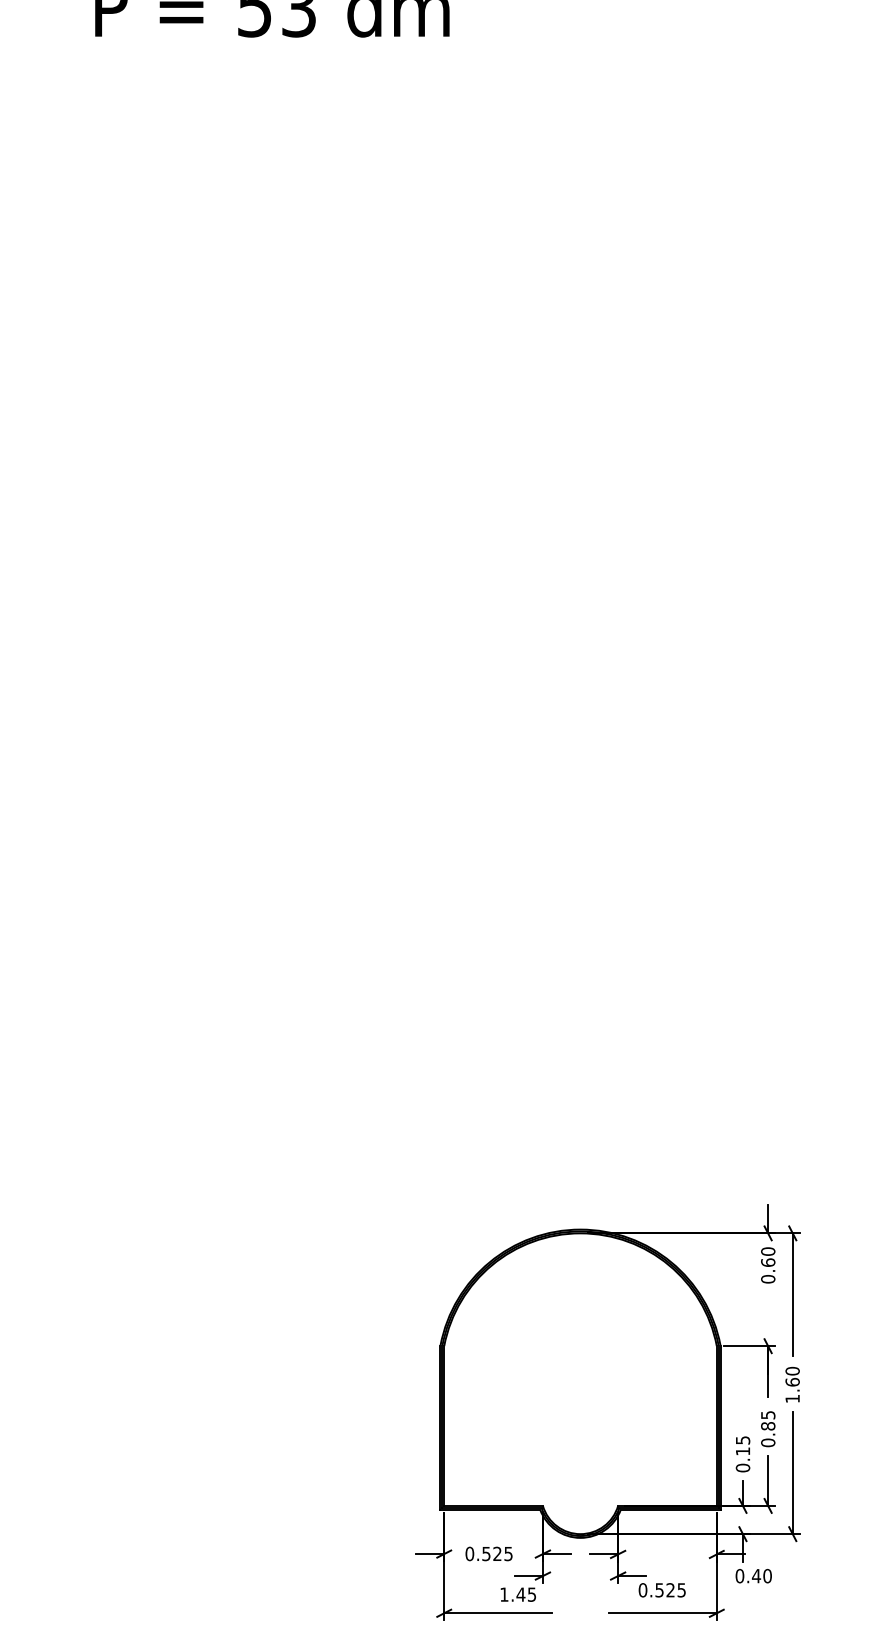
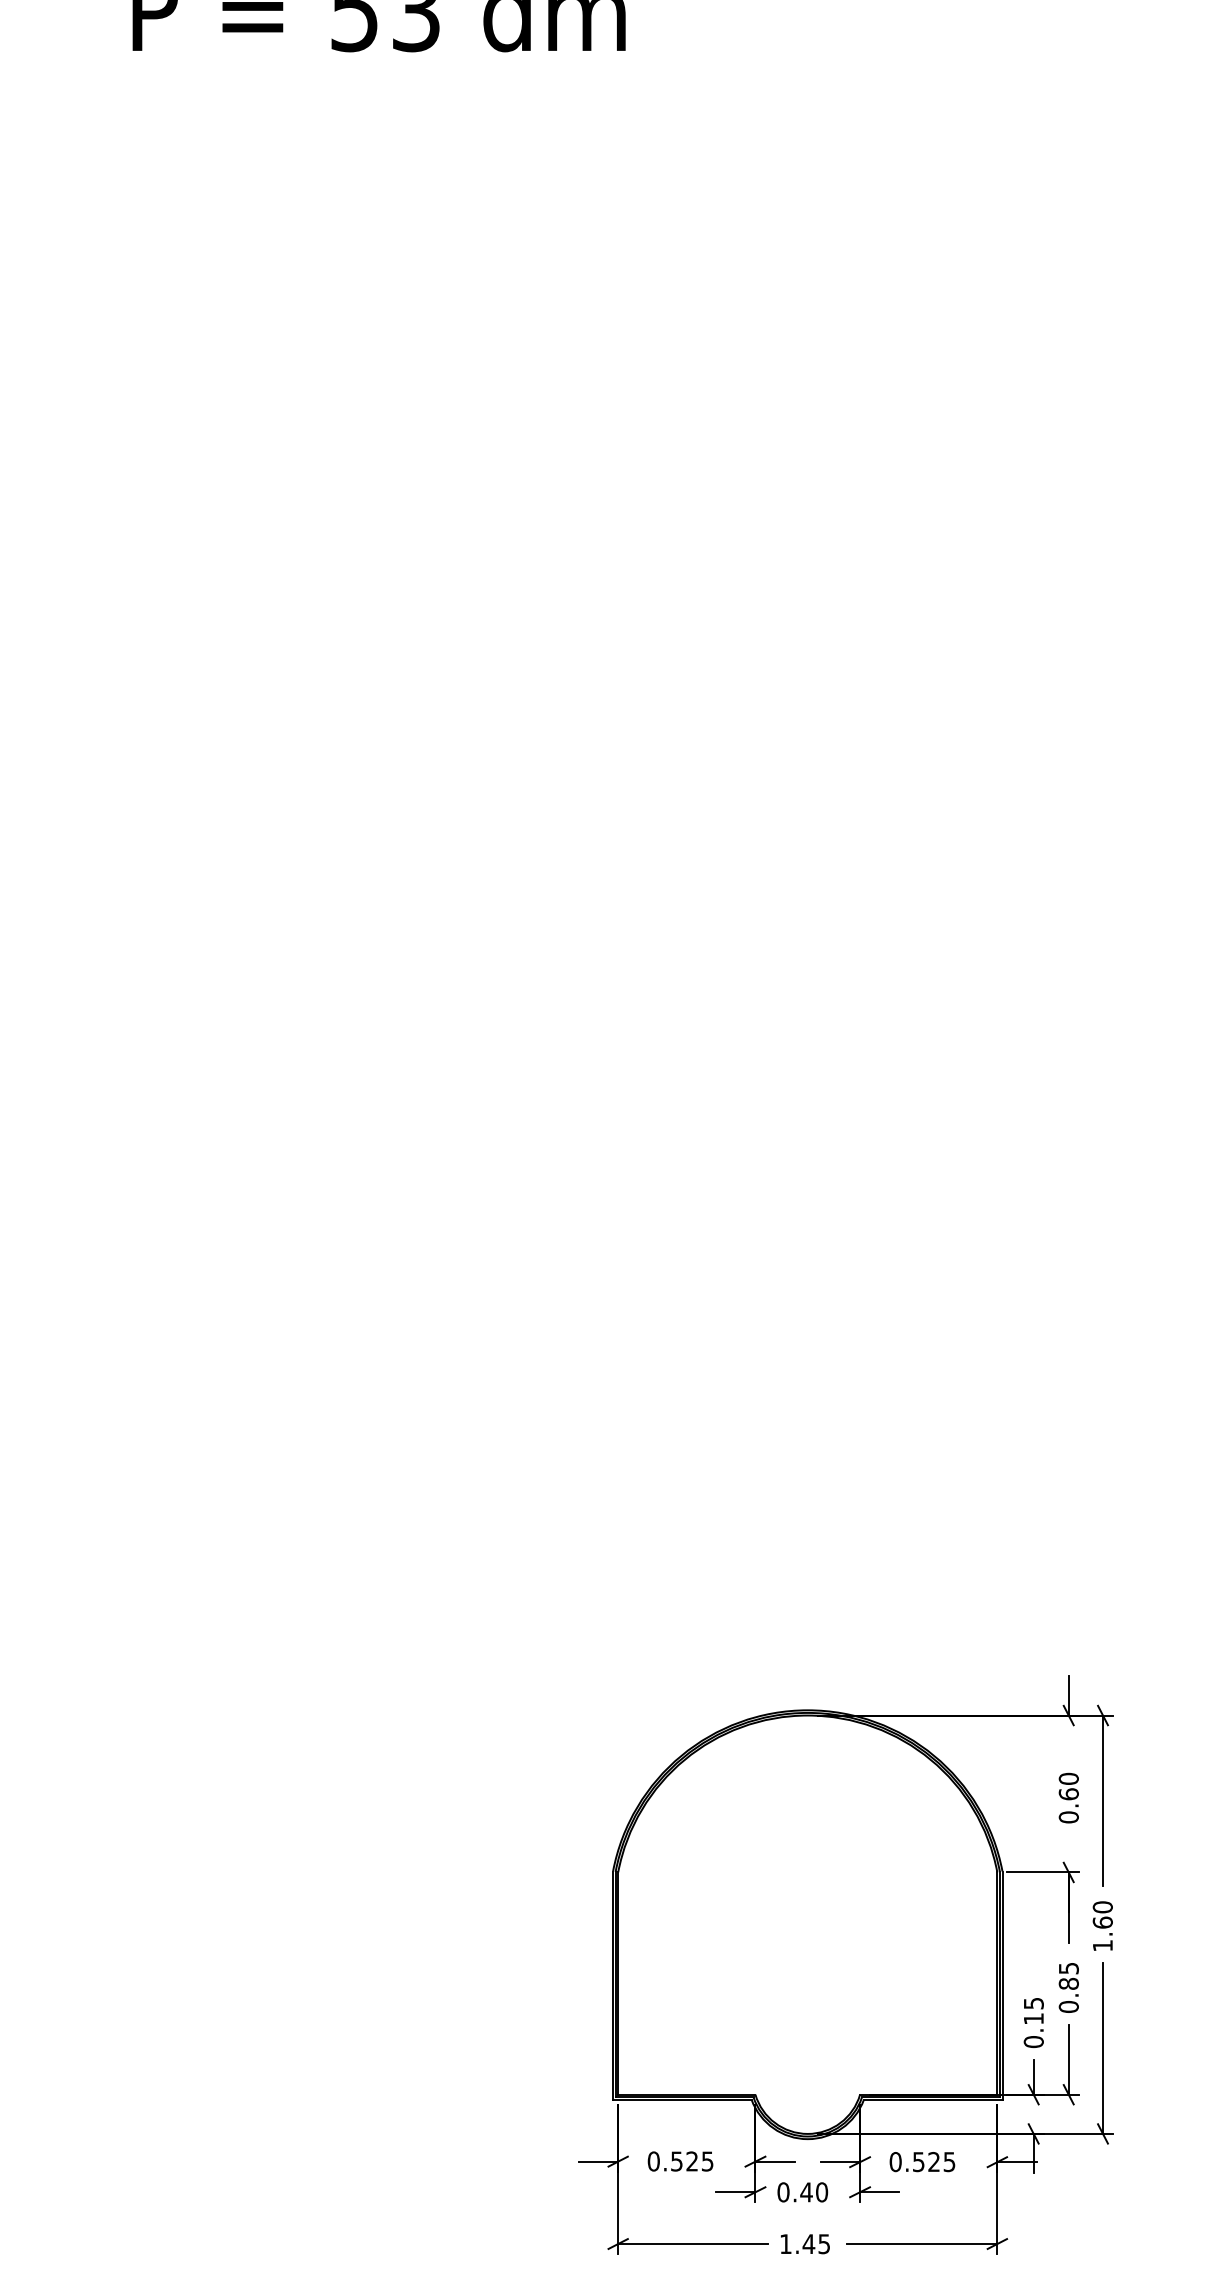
text: (767, 1264) -> (1068, 1797), moved
text: (753, 1576) -> (802, 2192), moved
text: (662, 1590) -> (922, 2162), moved
text: (518, 1594) -> (805, 2244), moved

